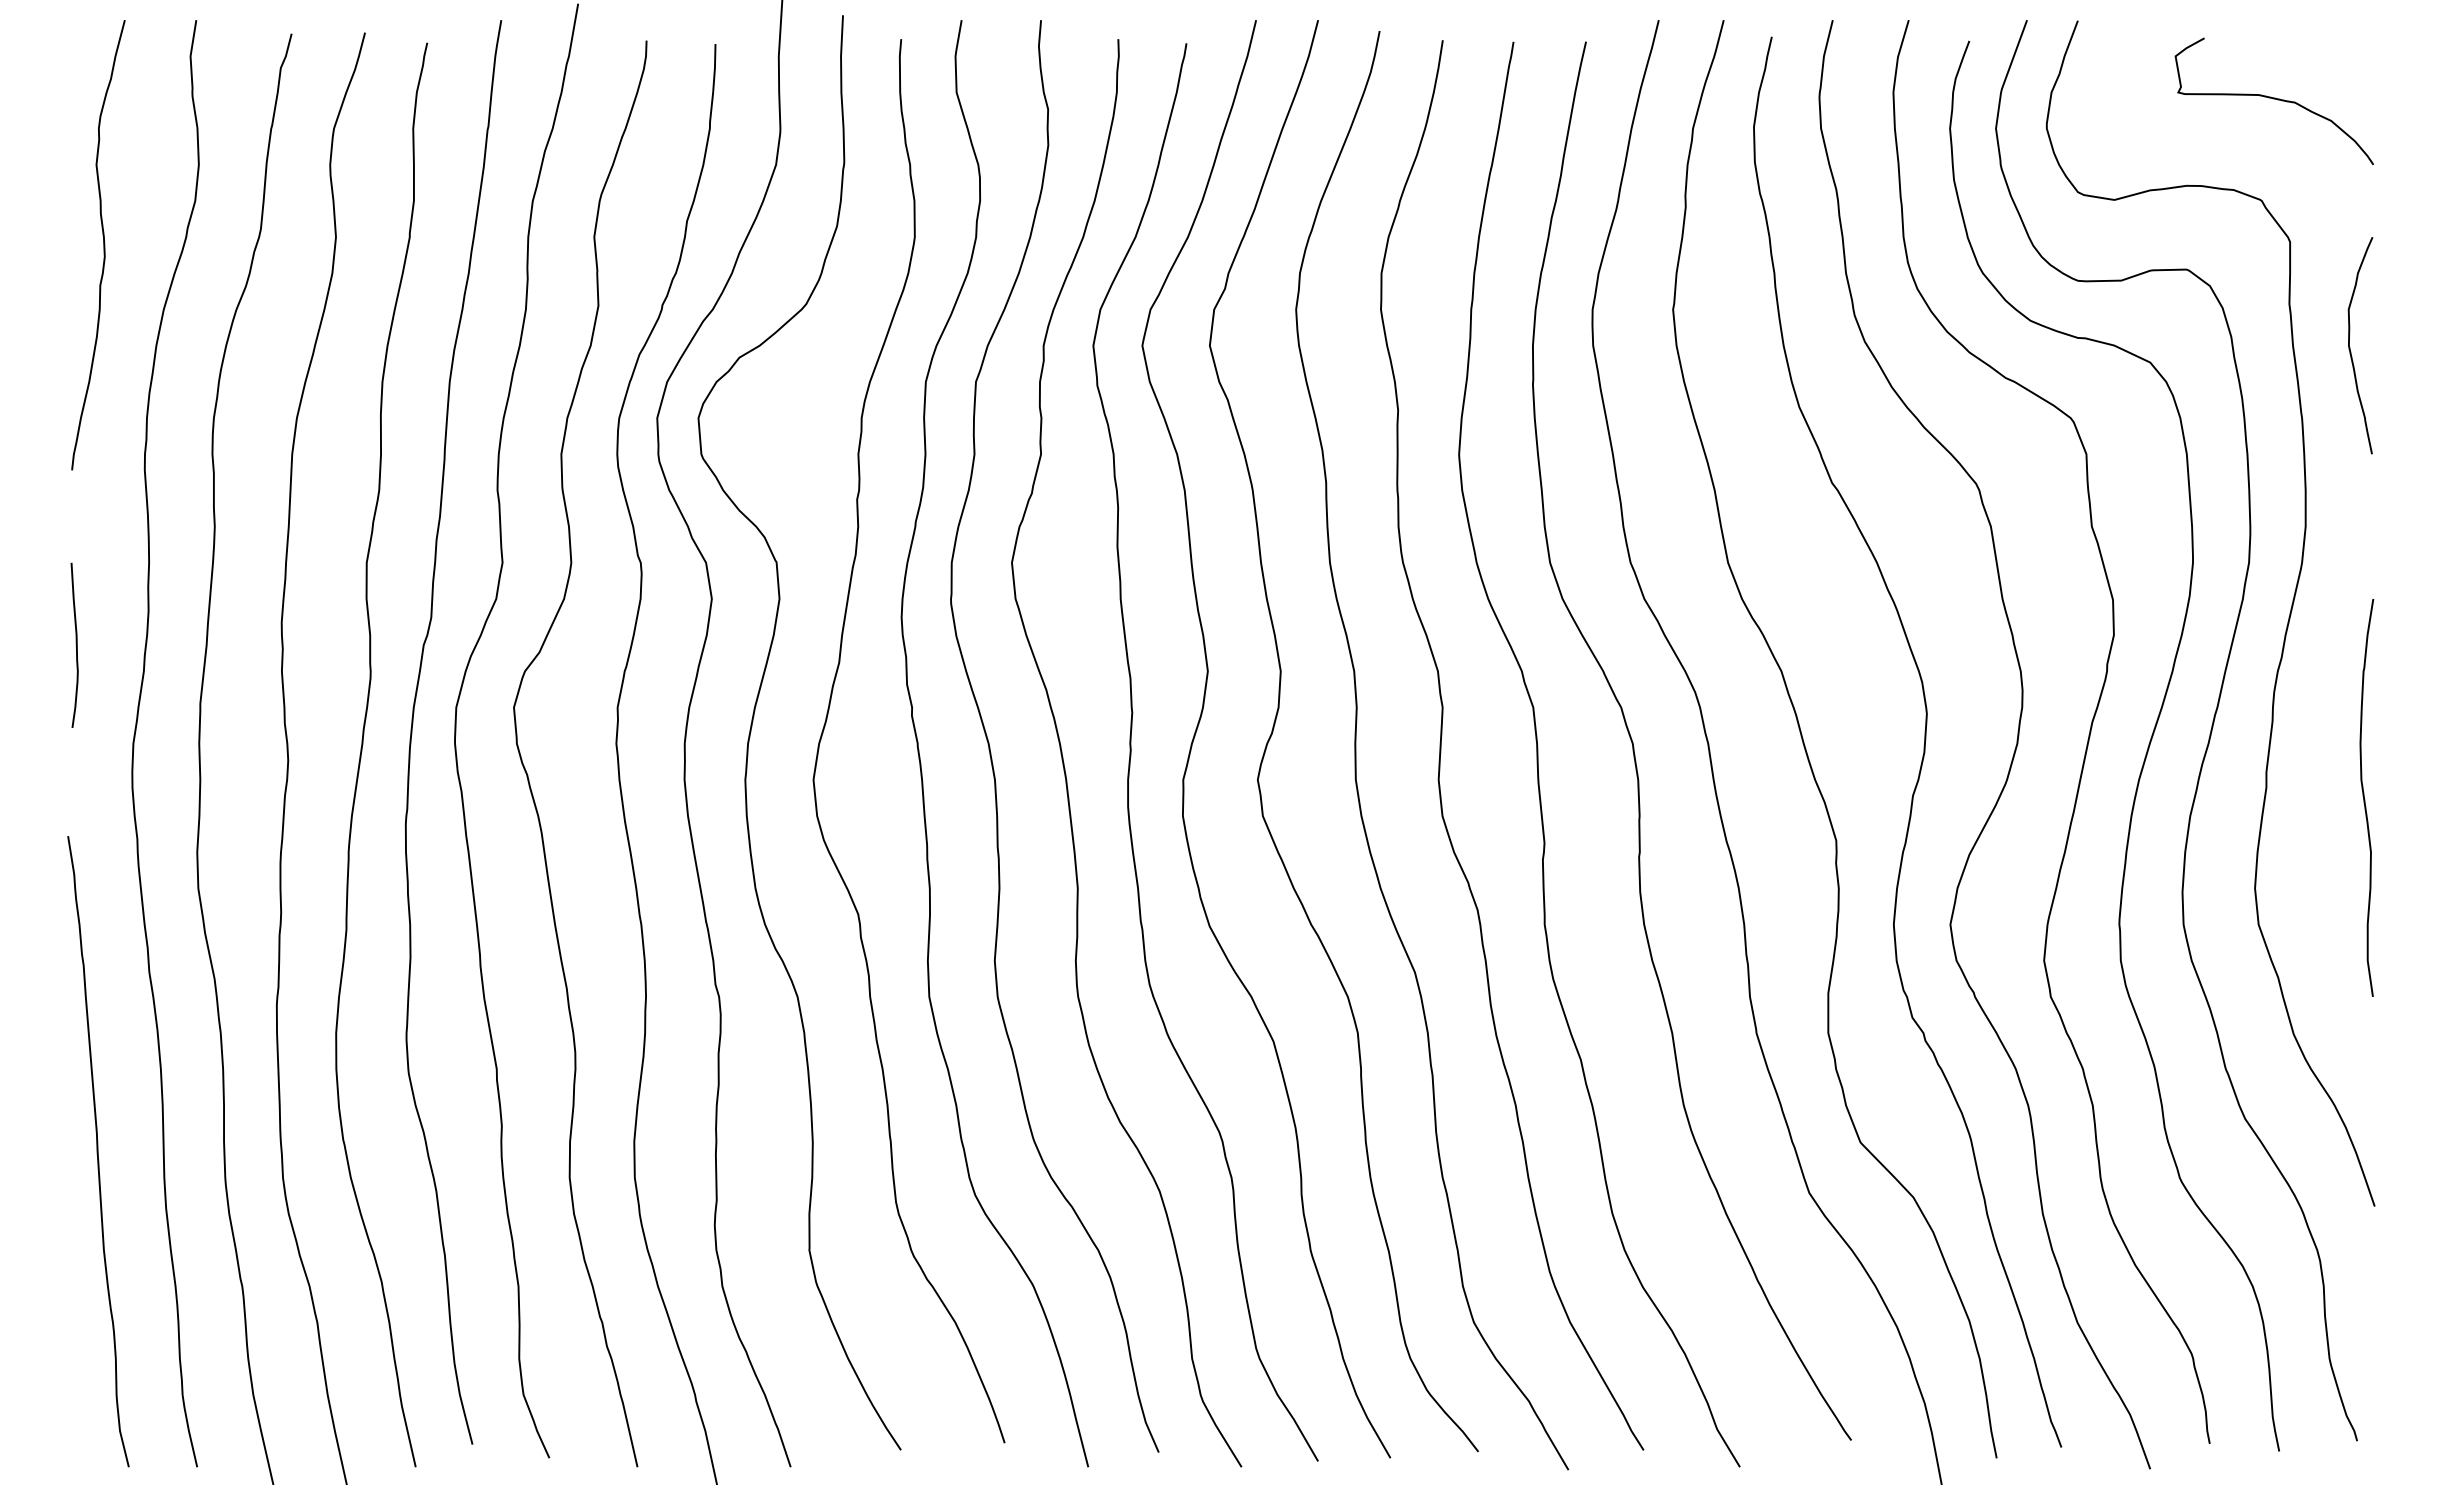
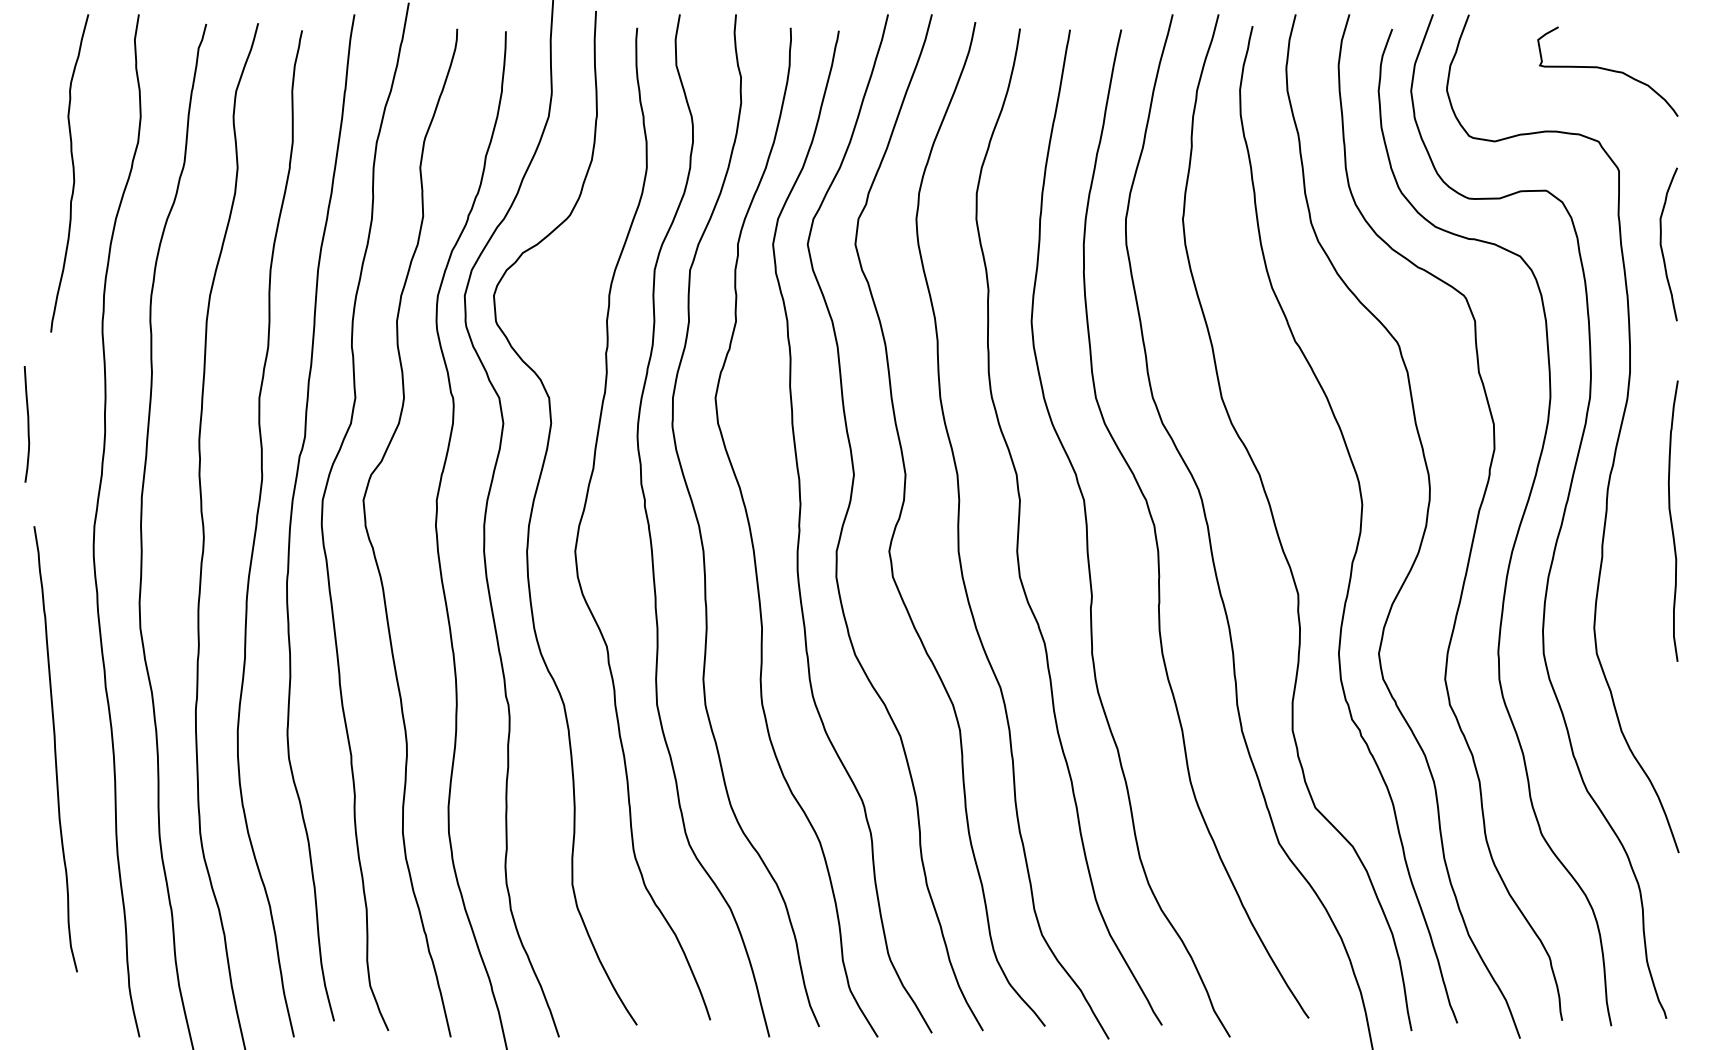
curve: (75, 645) -> (27, 424), moved
curve: (2365, 796) -> (1672, 520), moved
curve: (98, 1152) -> (55, 749), moved

